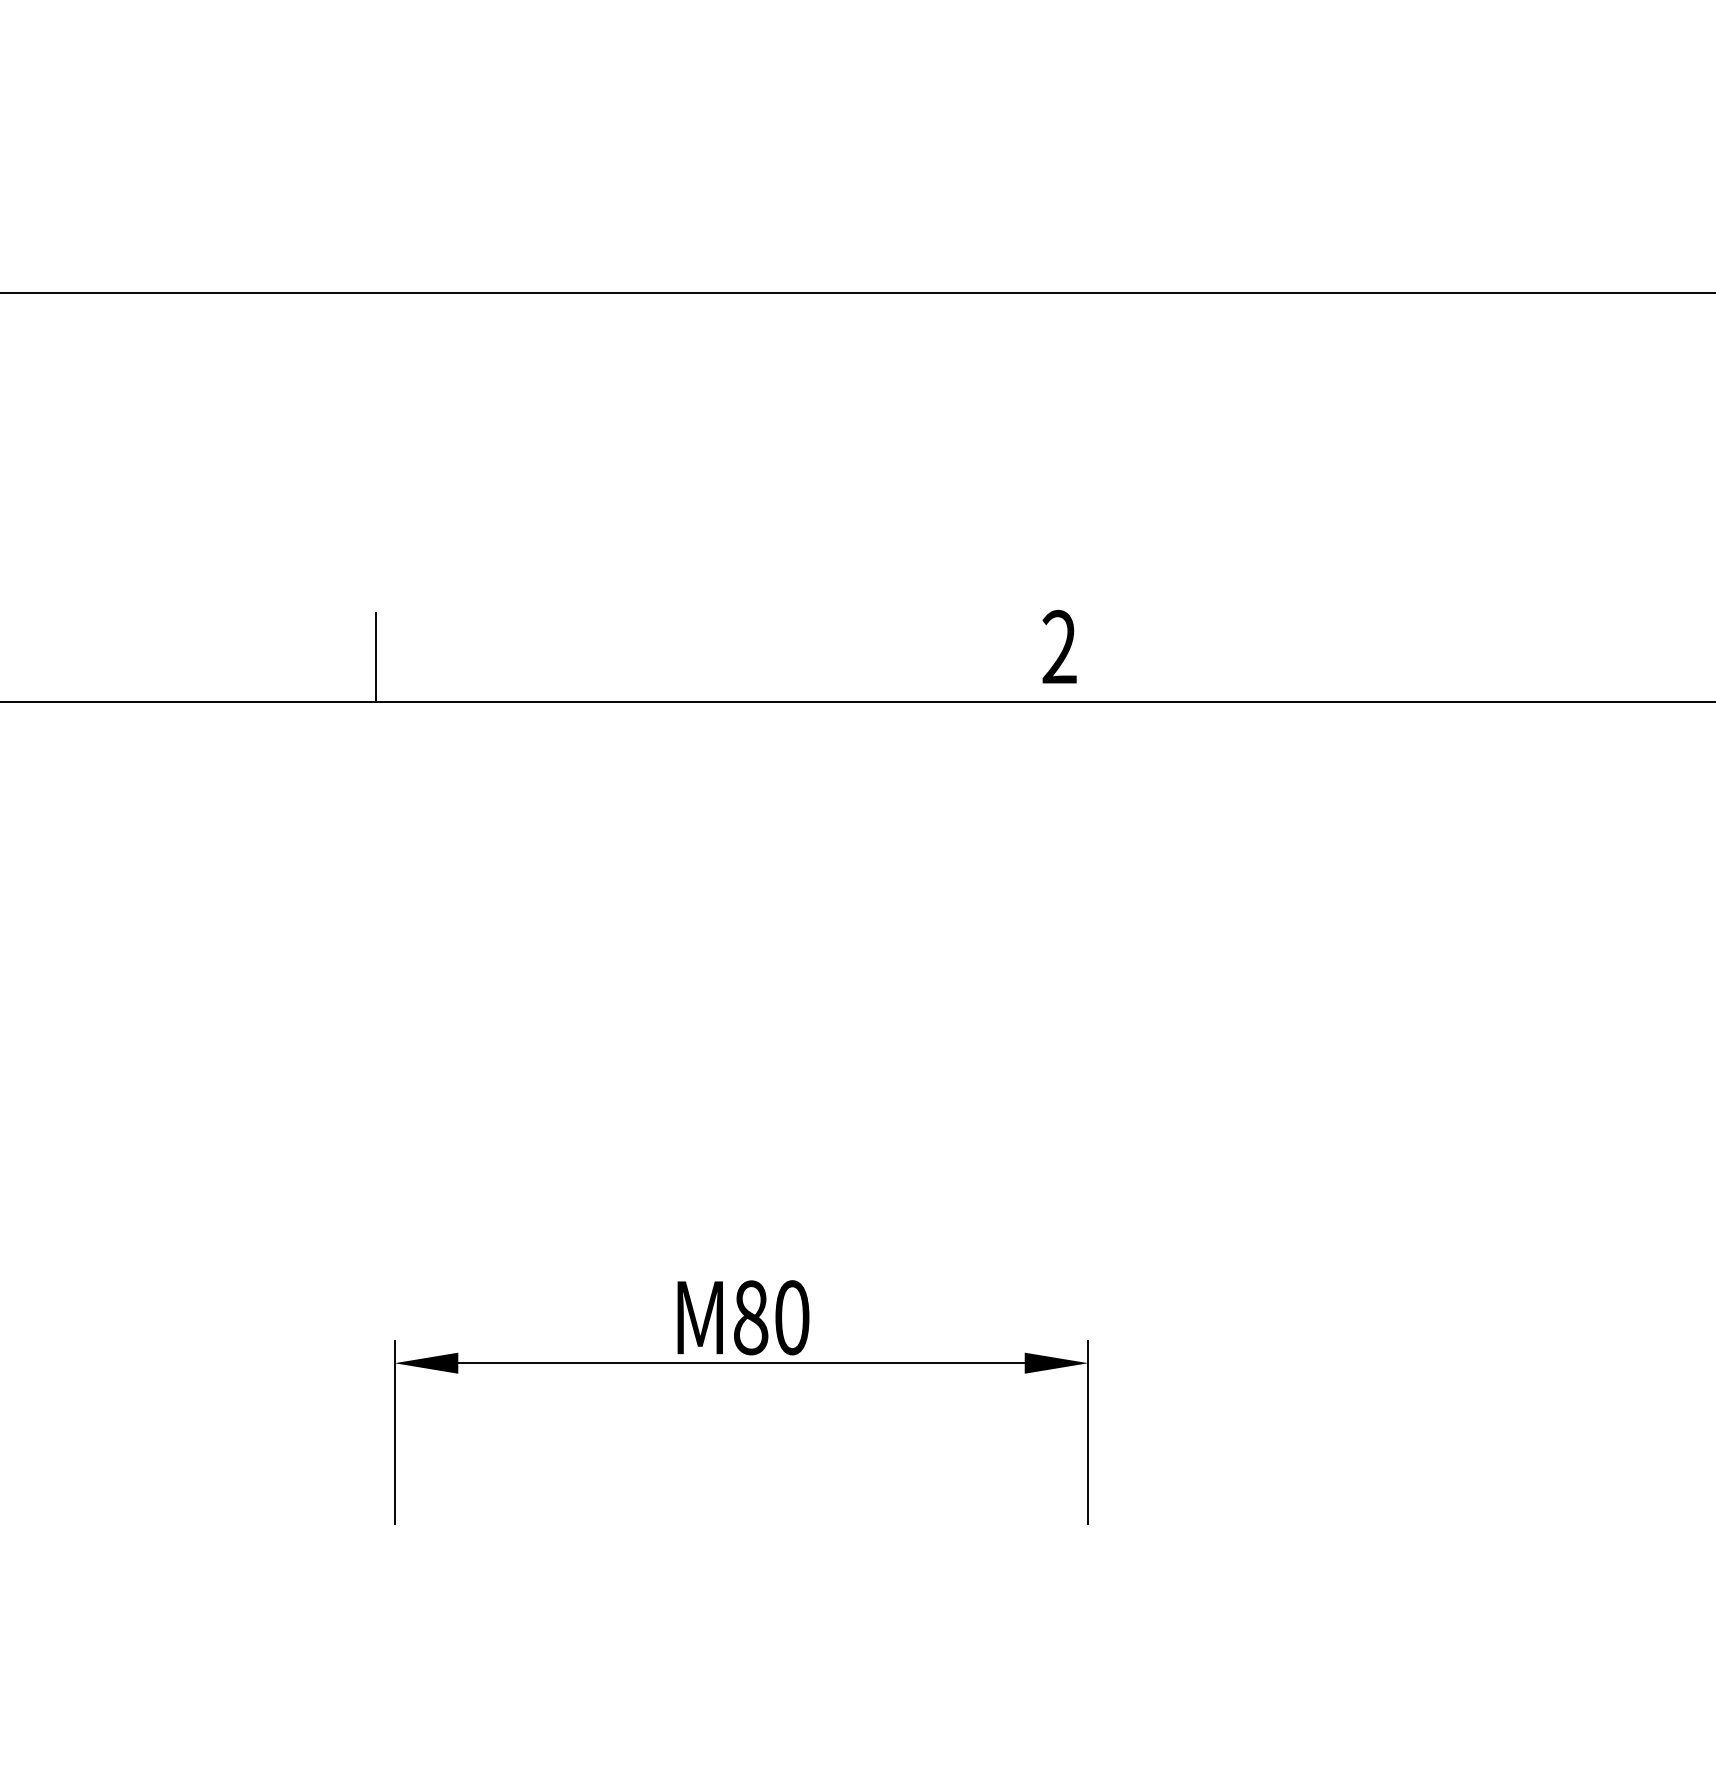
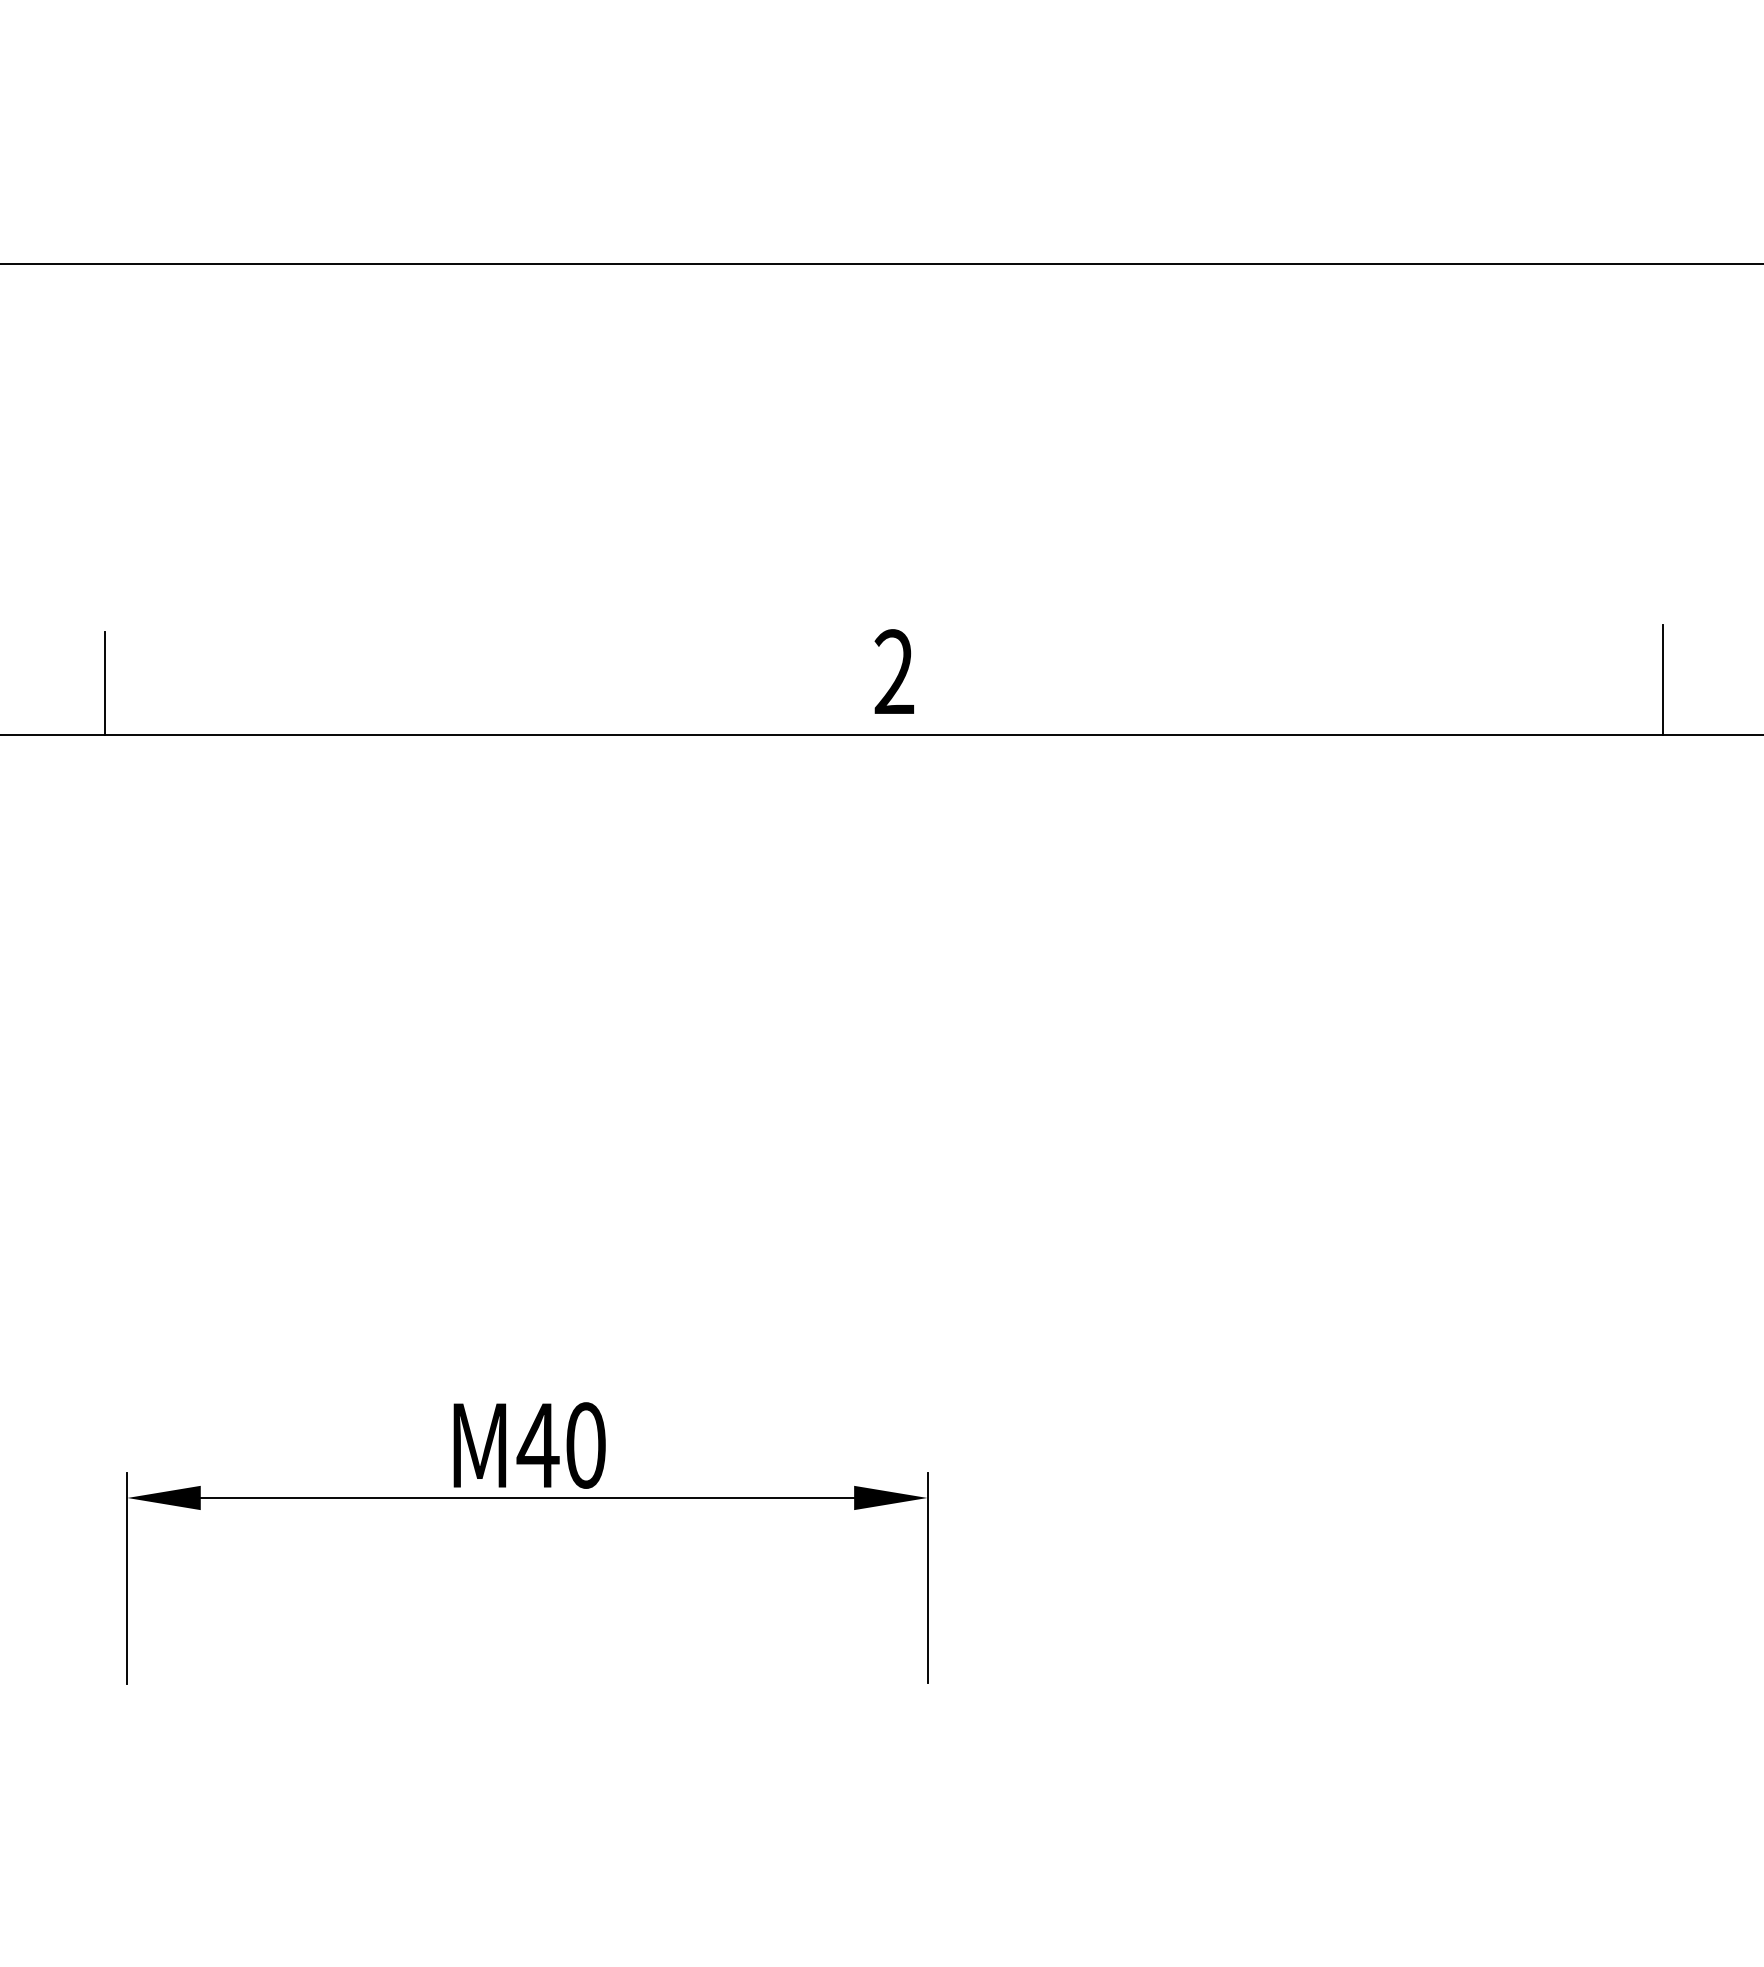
text: (750, 1317) -> (537, 1445), M80 -> M40

